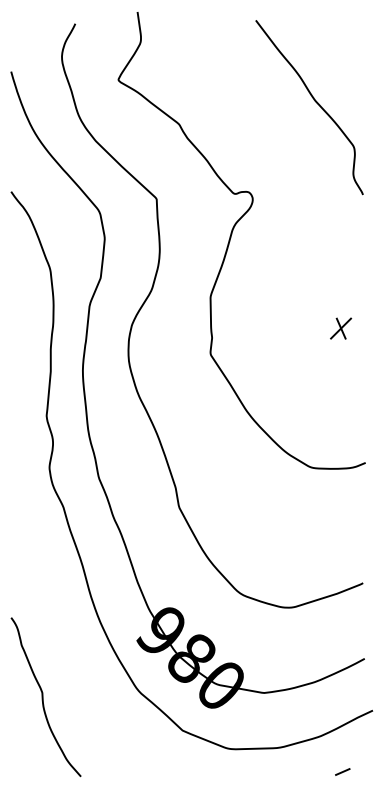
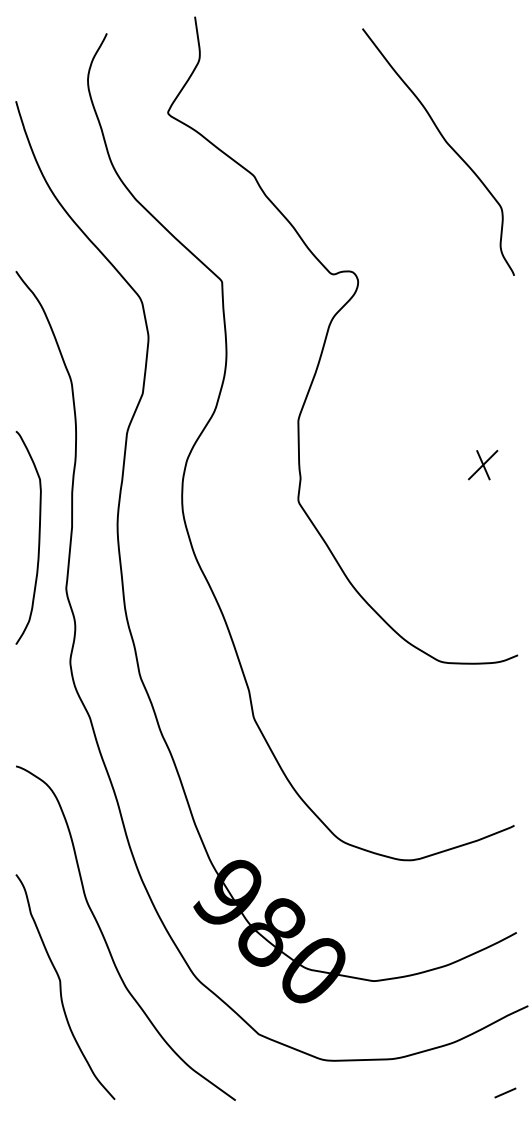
curve: (26, 379) -> (37, 537), added
curve: (75, 664) -> (107, 940), added
line: (342, 771) -> (505, 1092), moved

